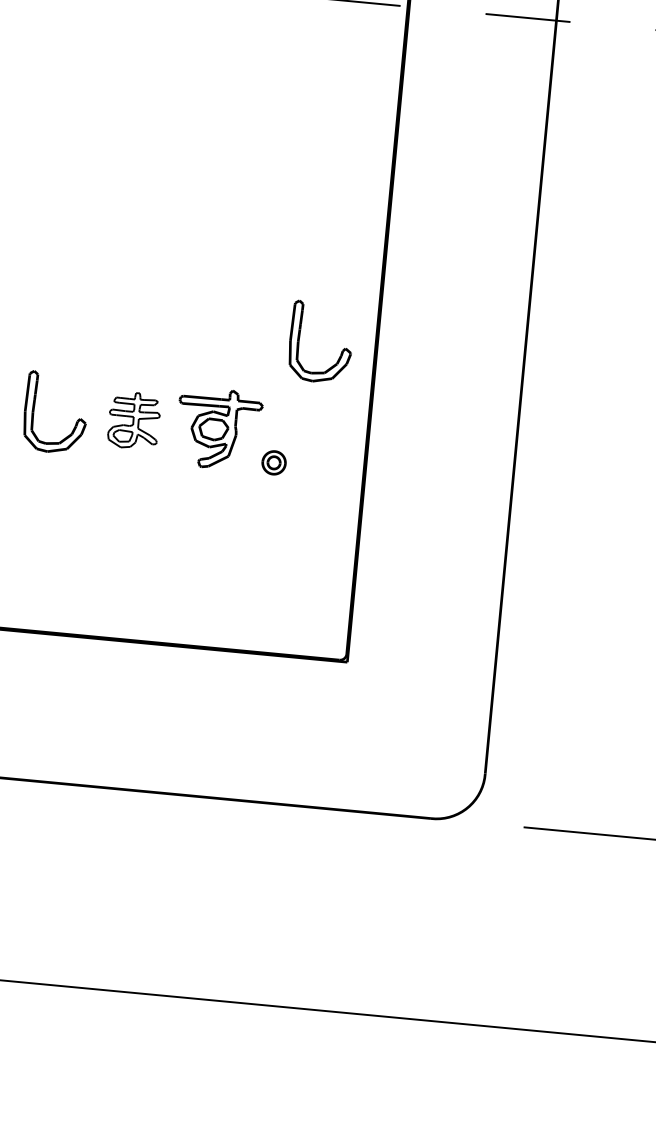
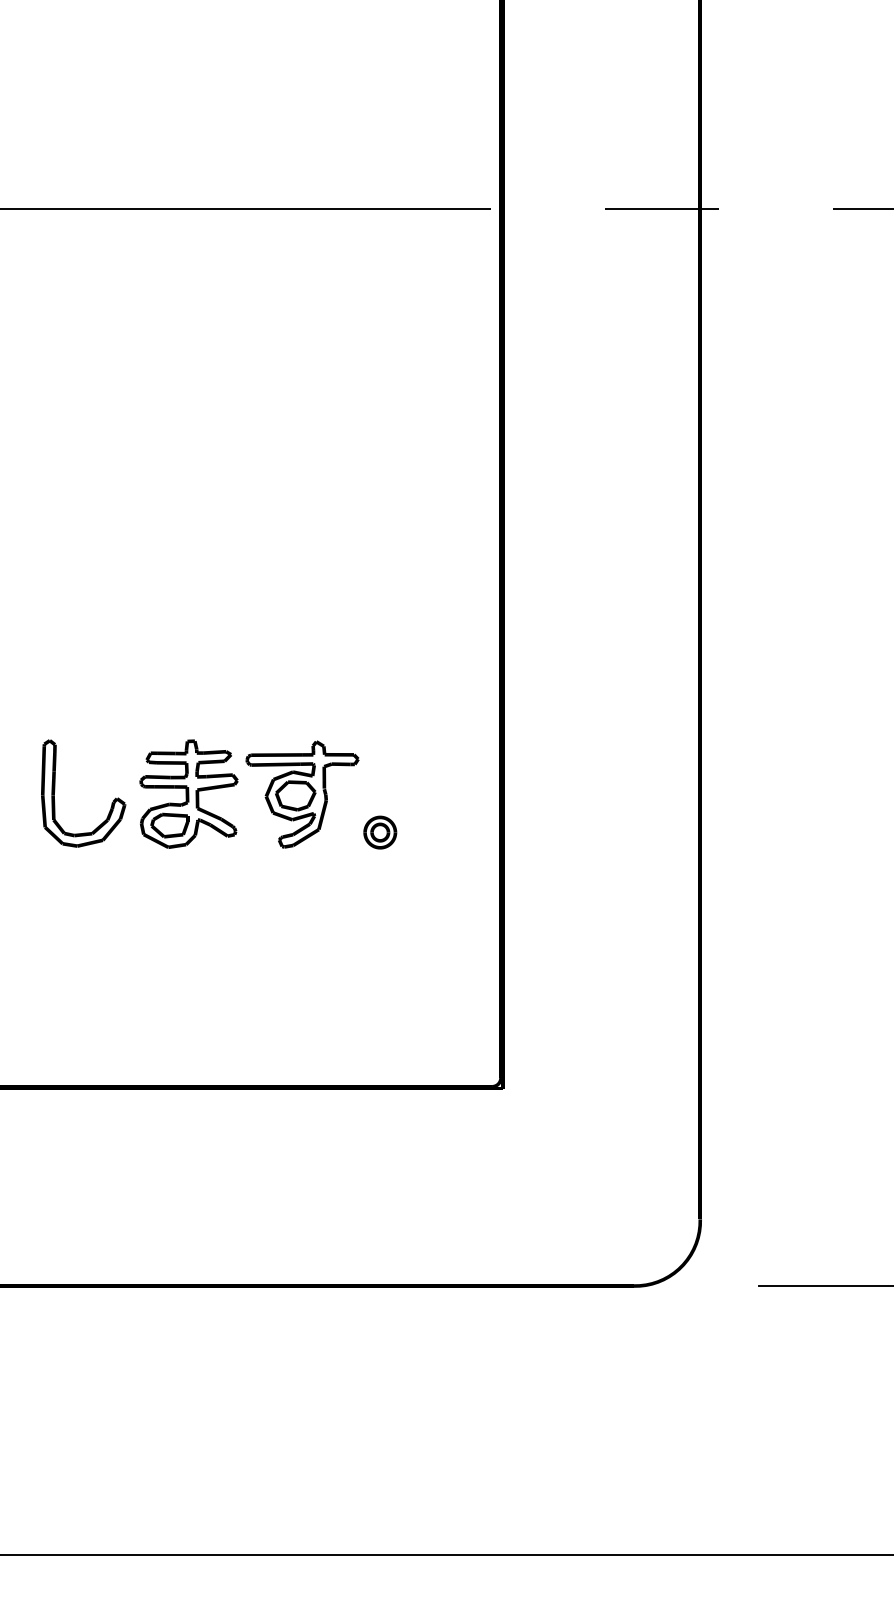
part: (300, 338) -> (399, 663), removed
part: (133, 420) -> (188, 793), size x1.43

